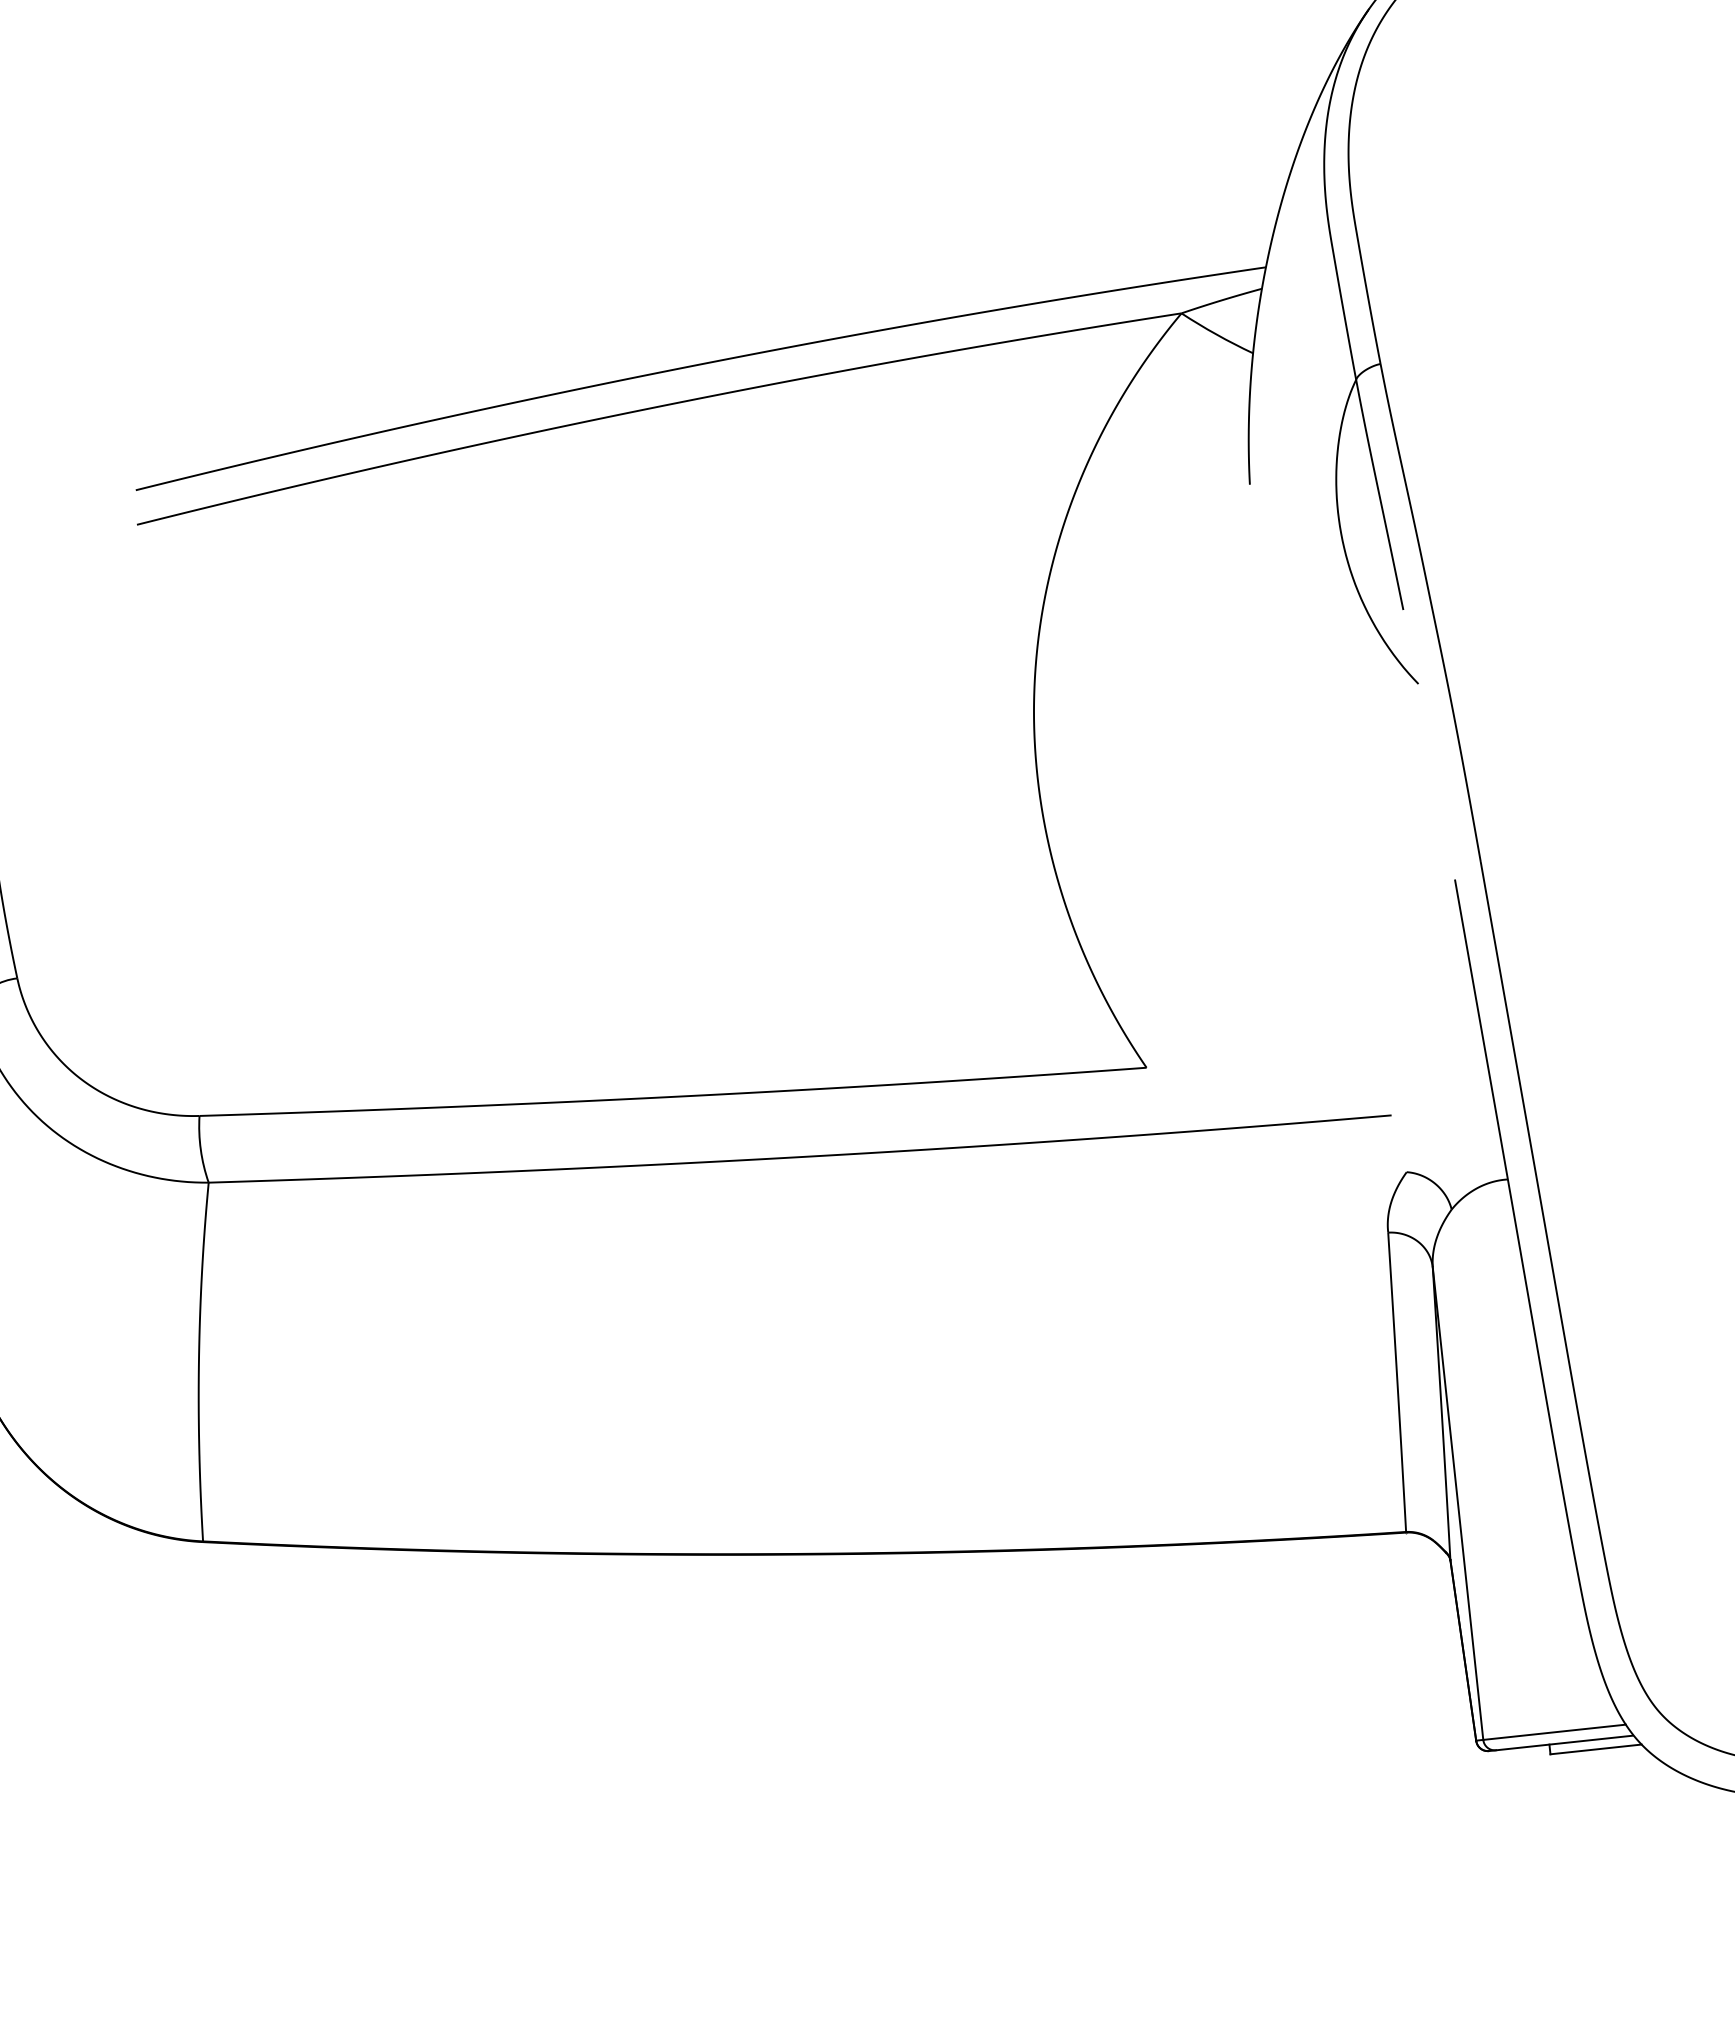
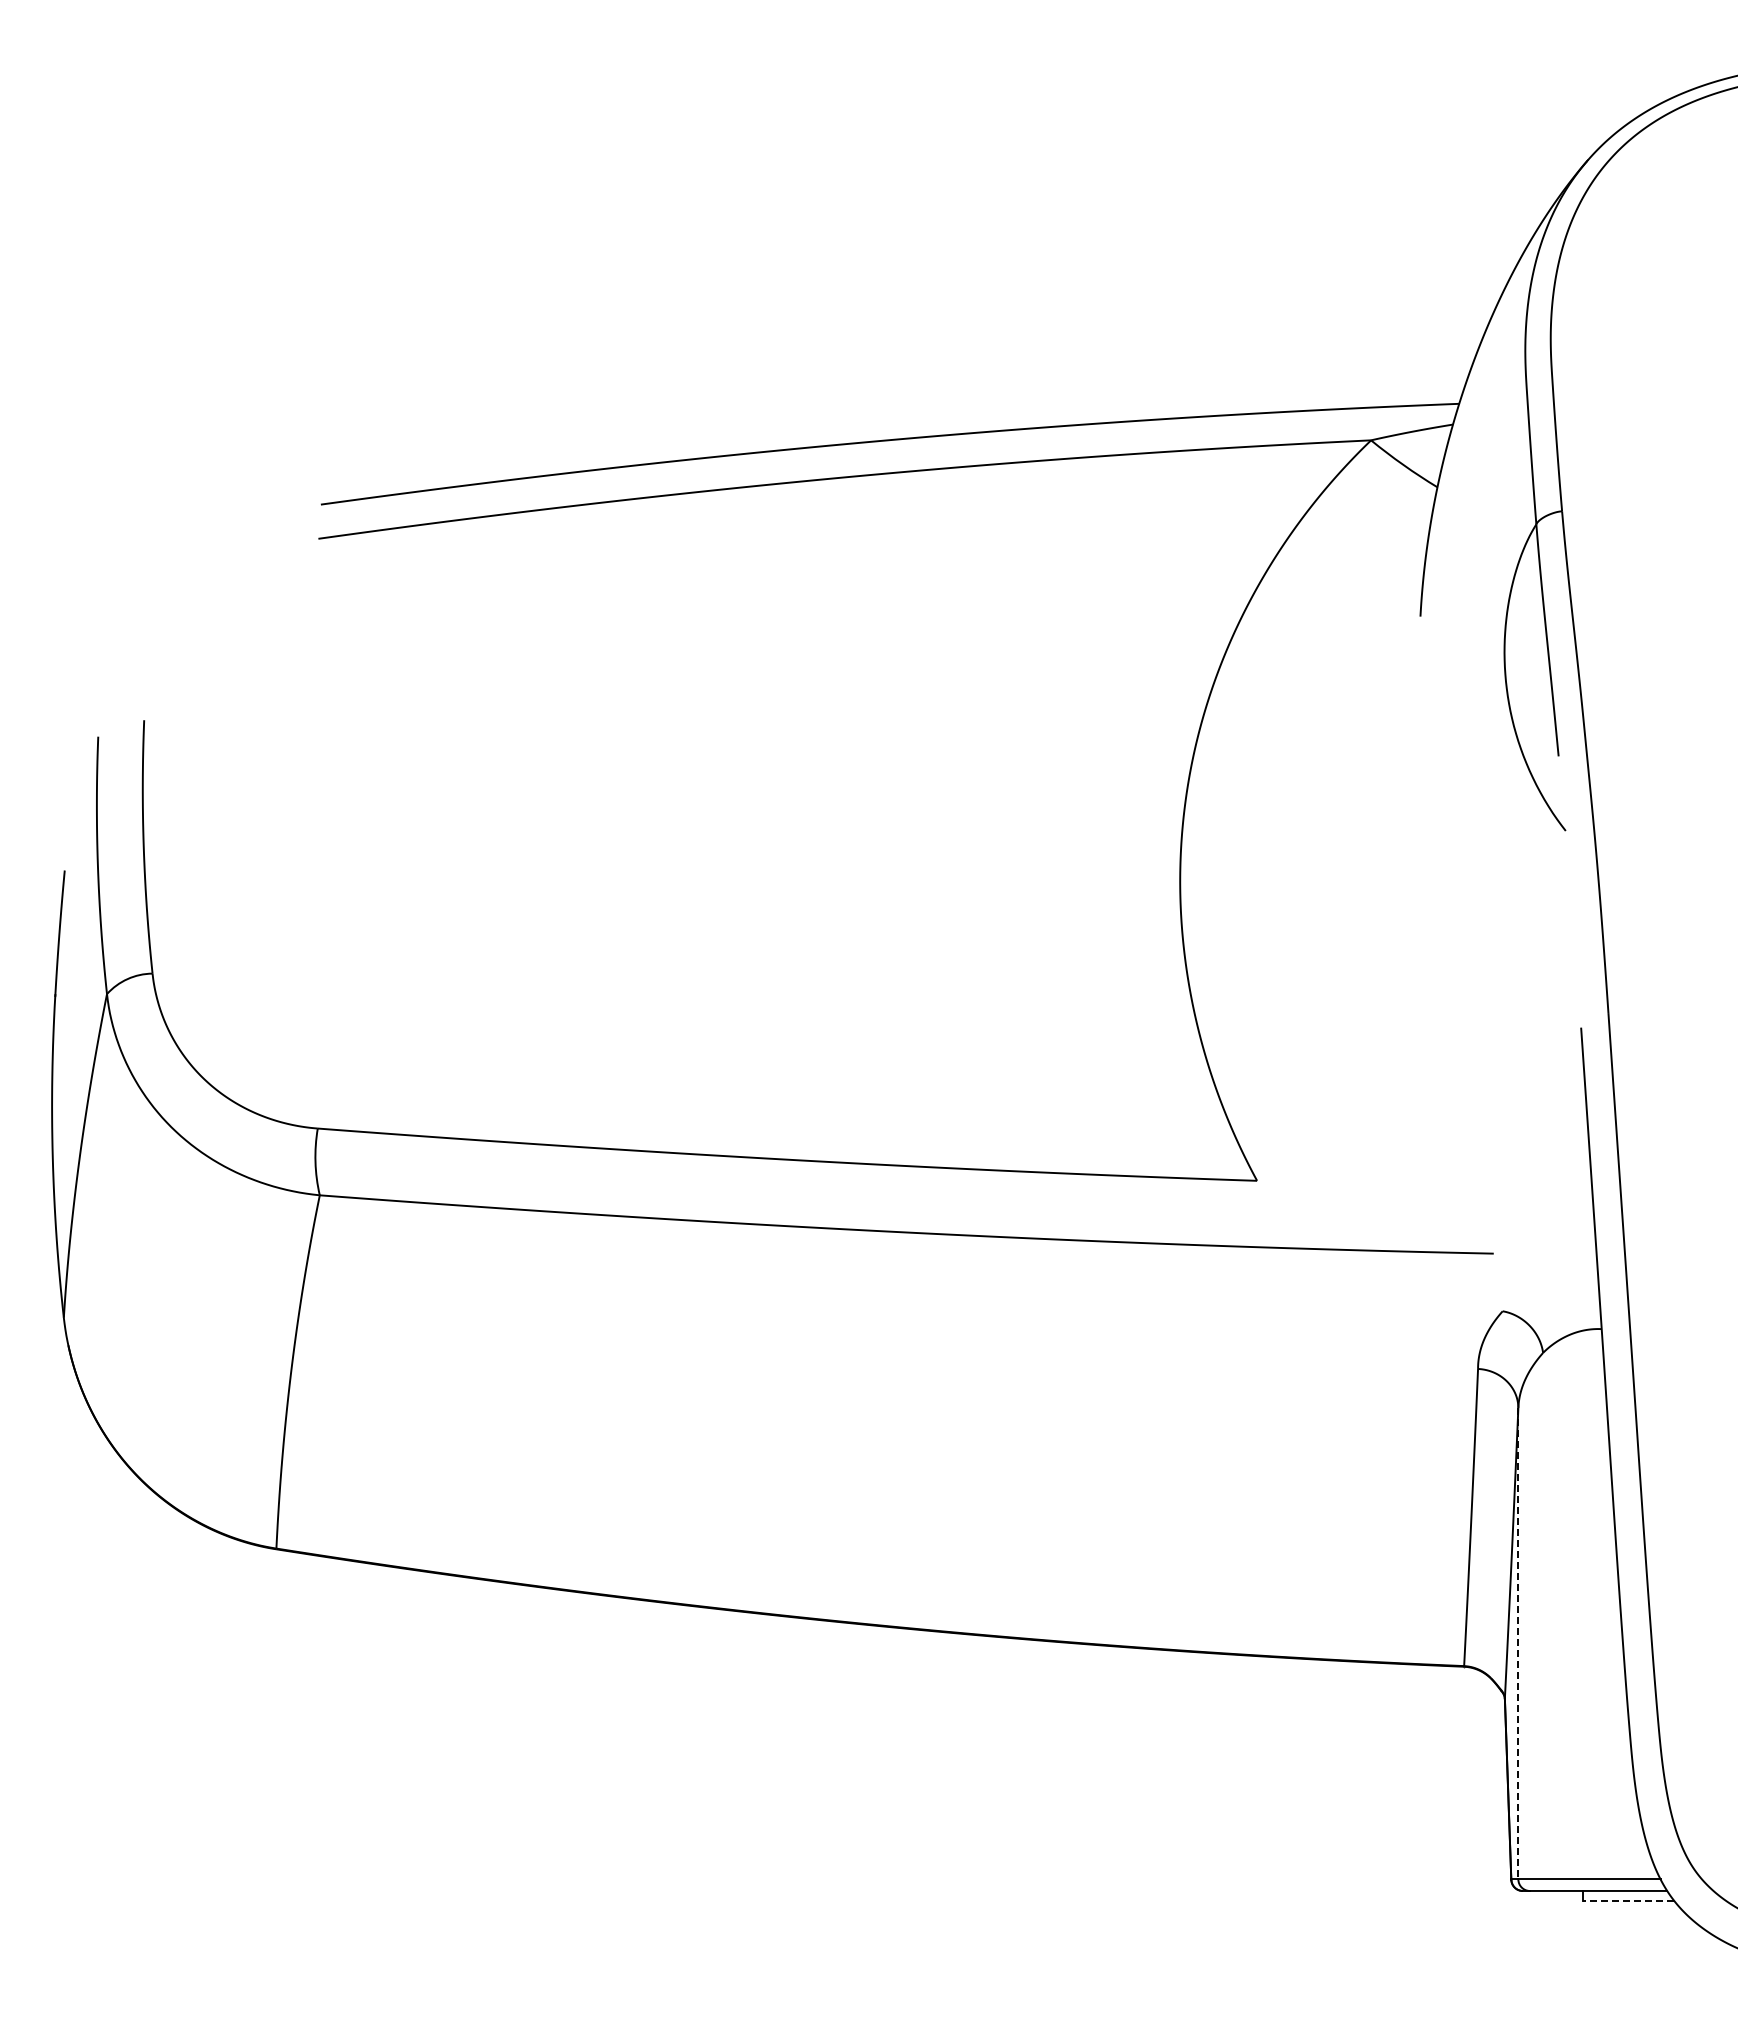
line: (1458, 1503) -> (1518, 1643), solid -> dashed
line: (1595, 1749) -> (1628, 1900), solid -> dashed

